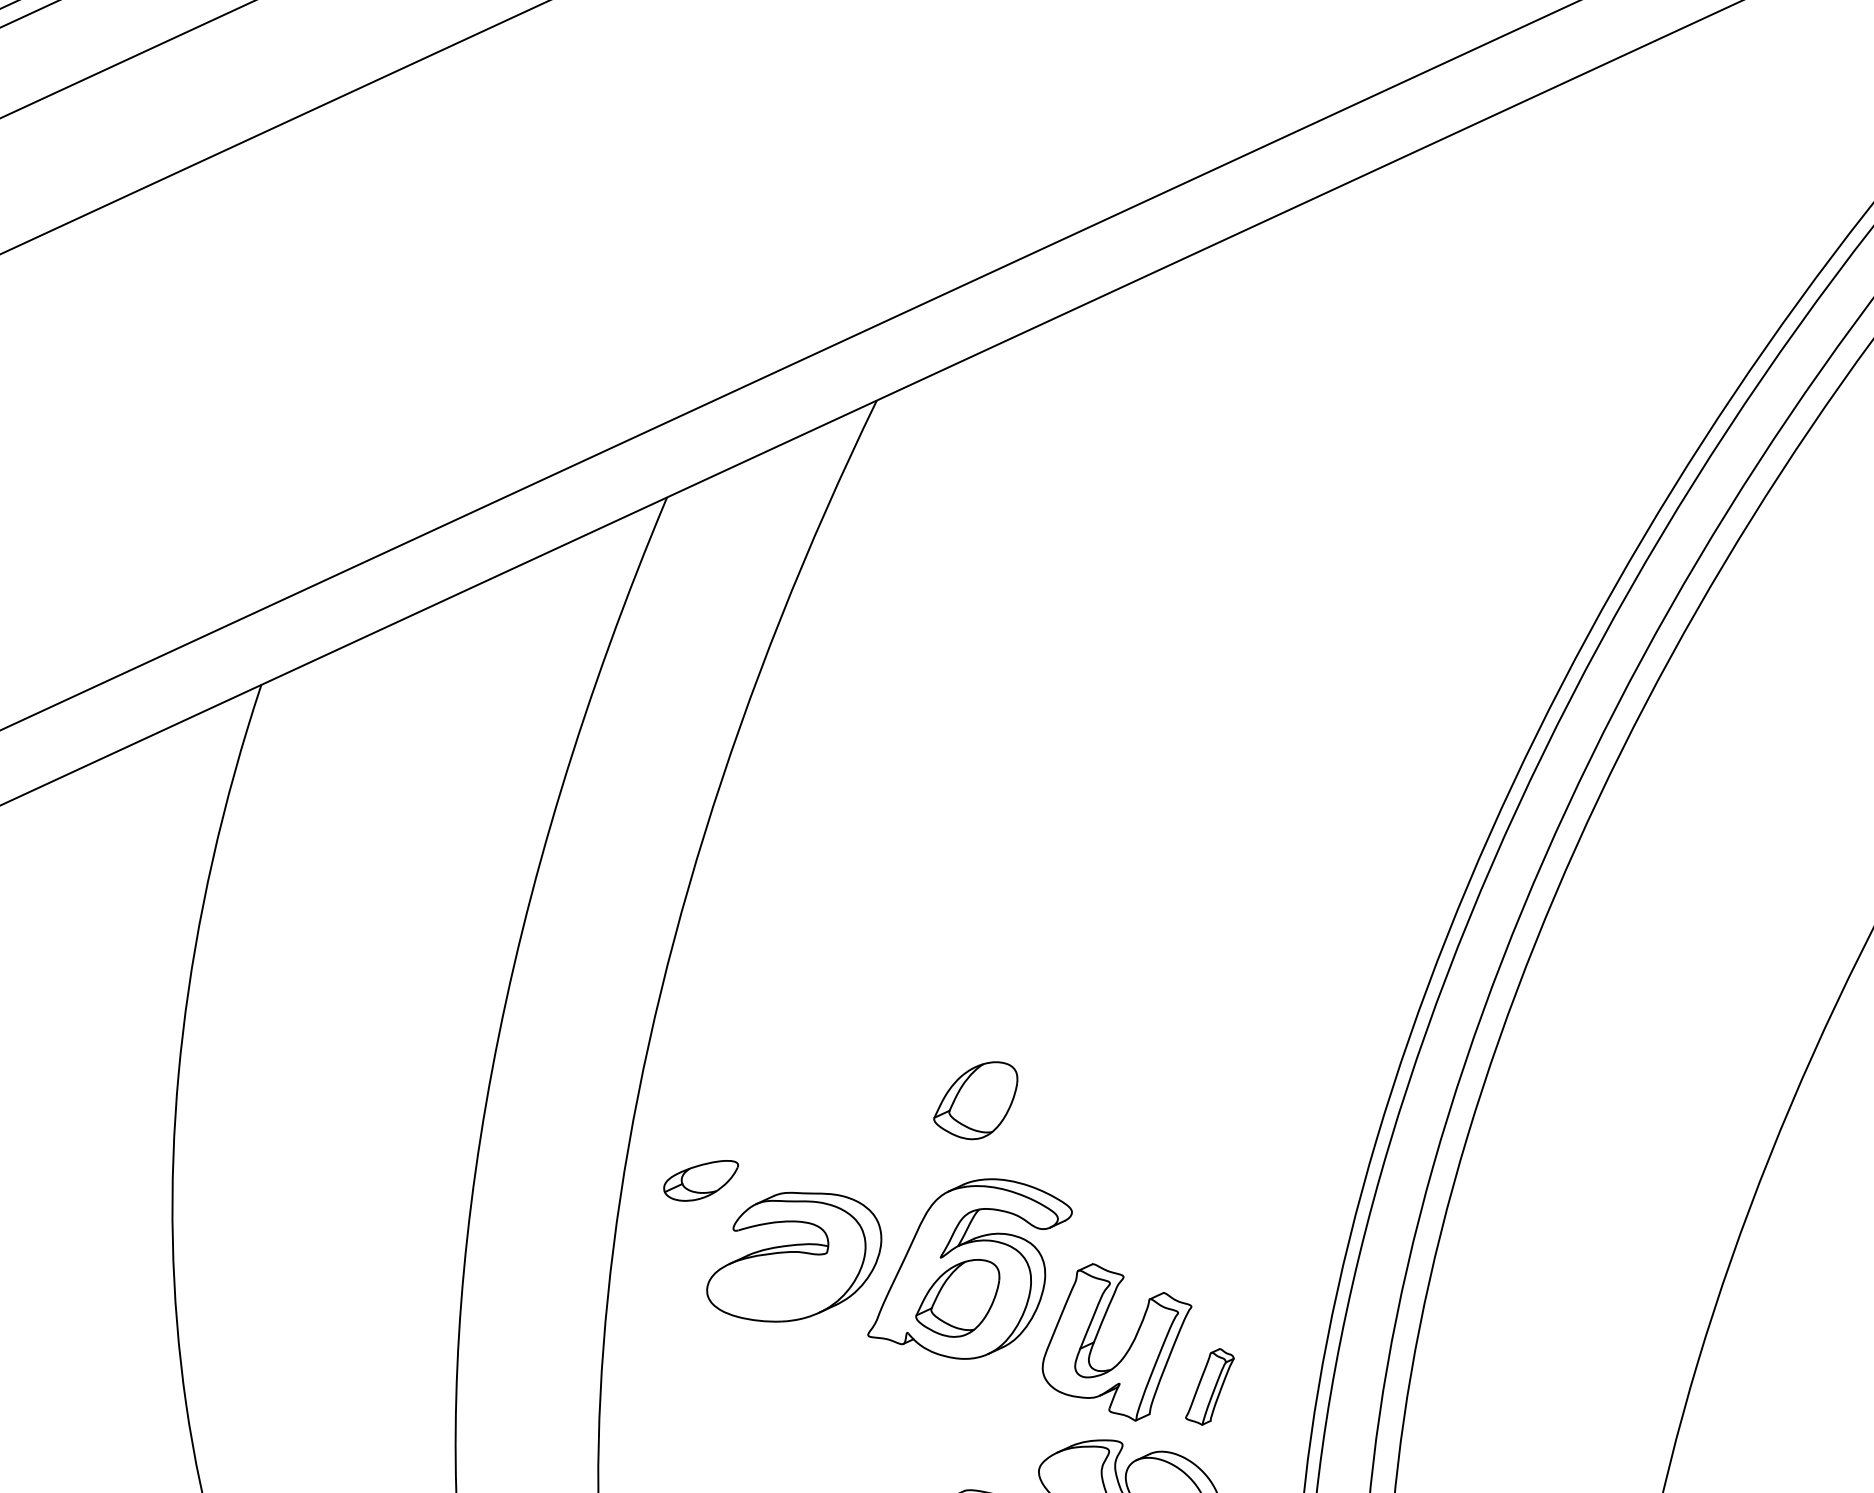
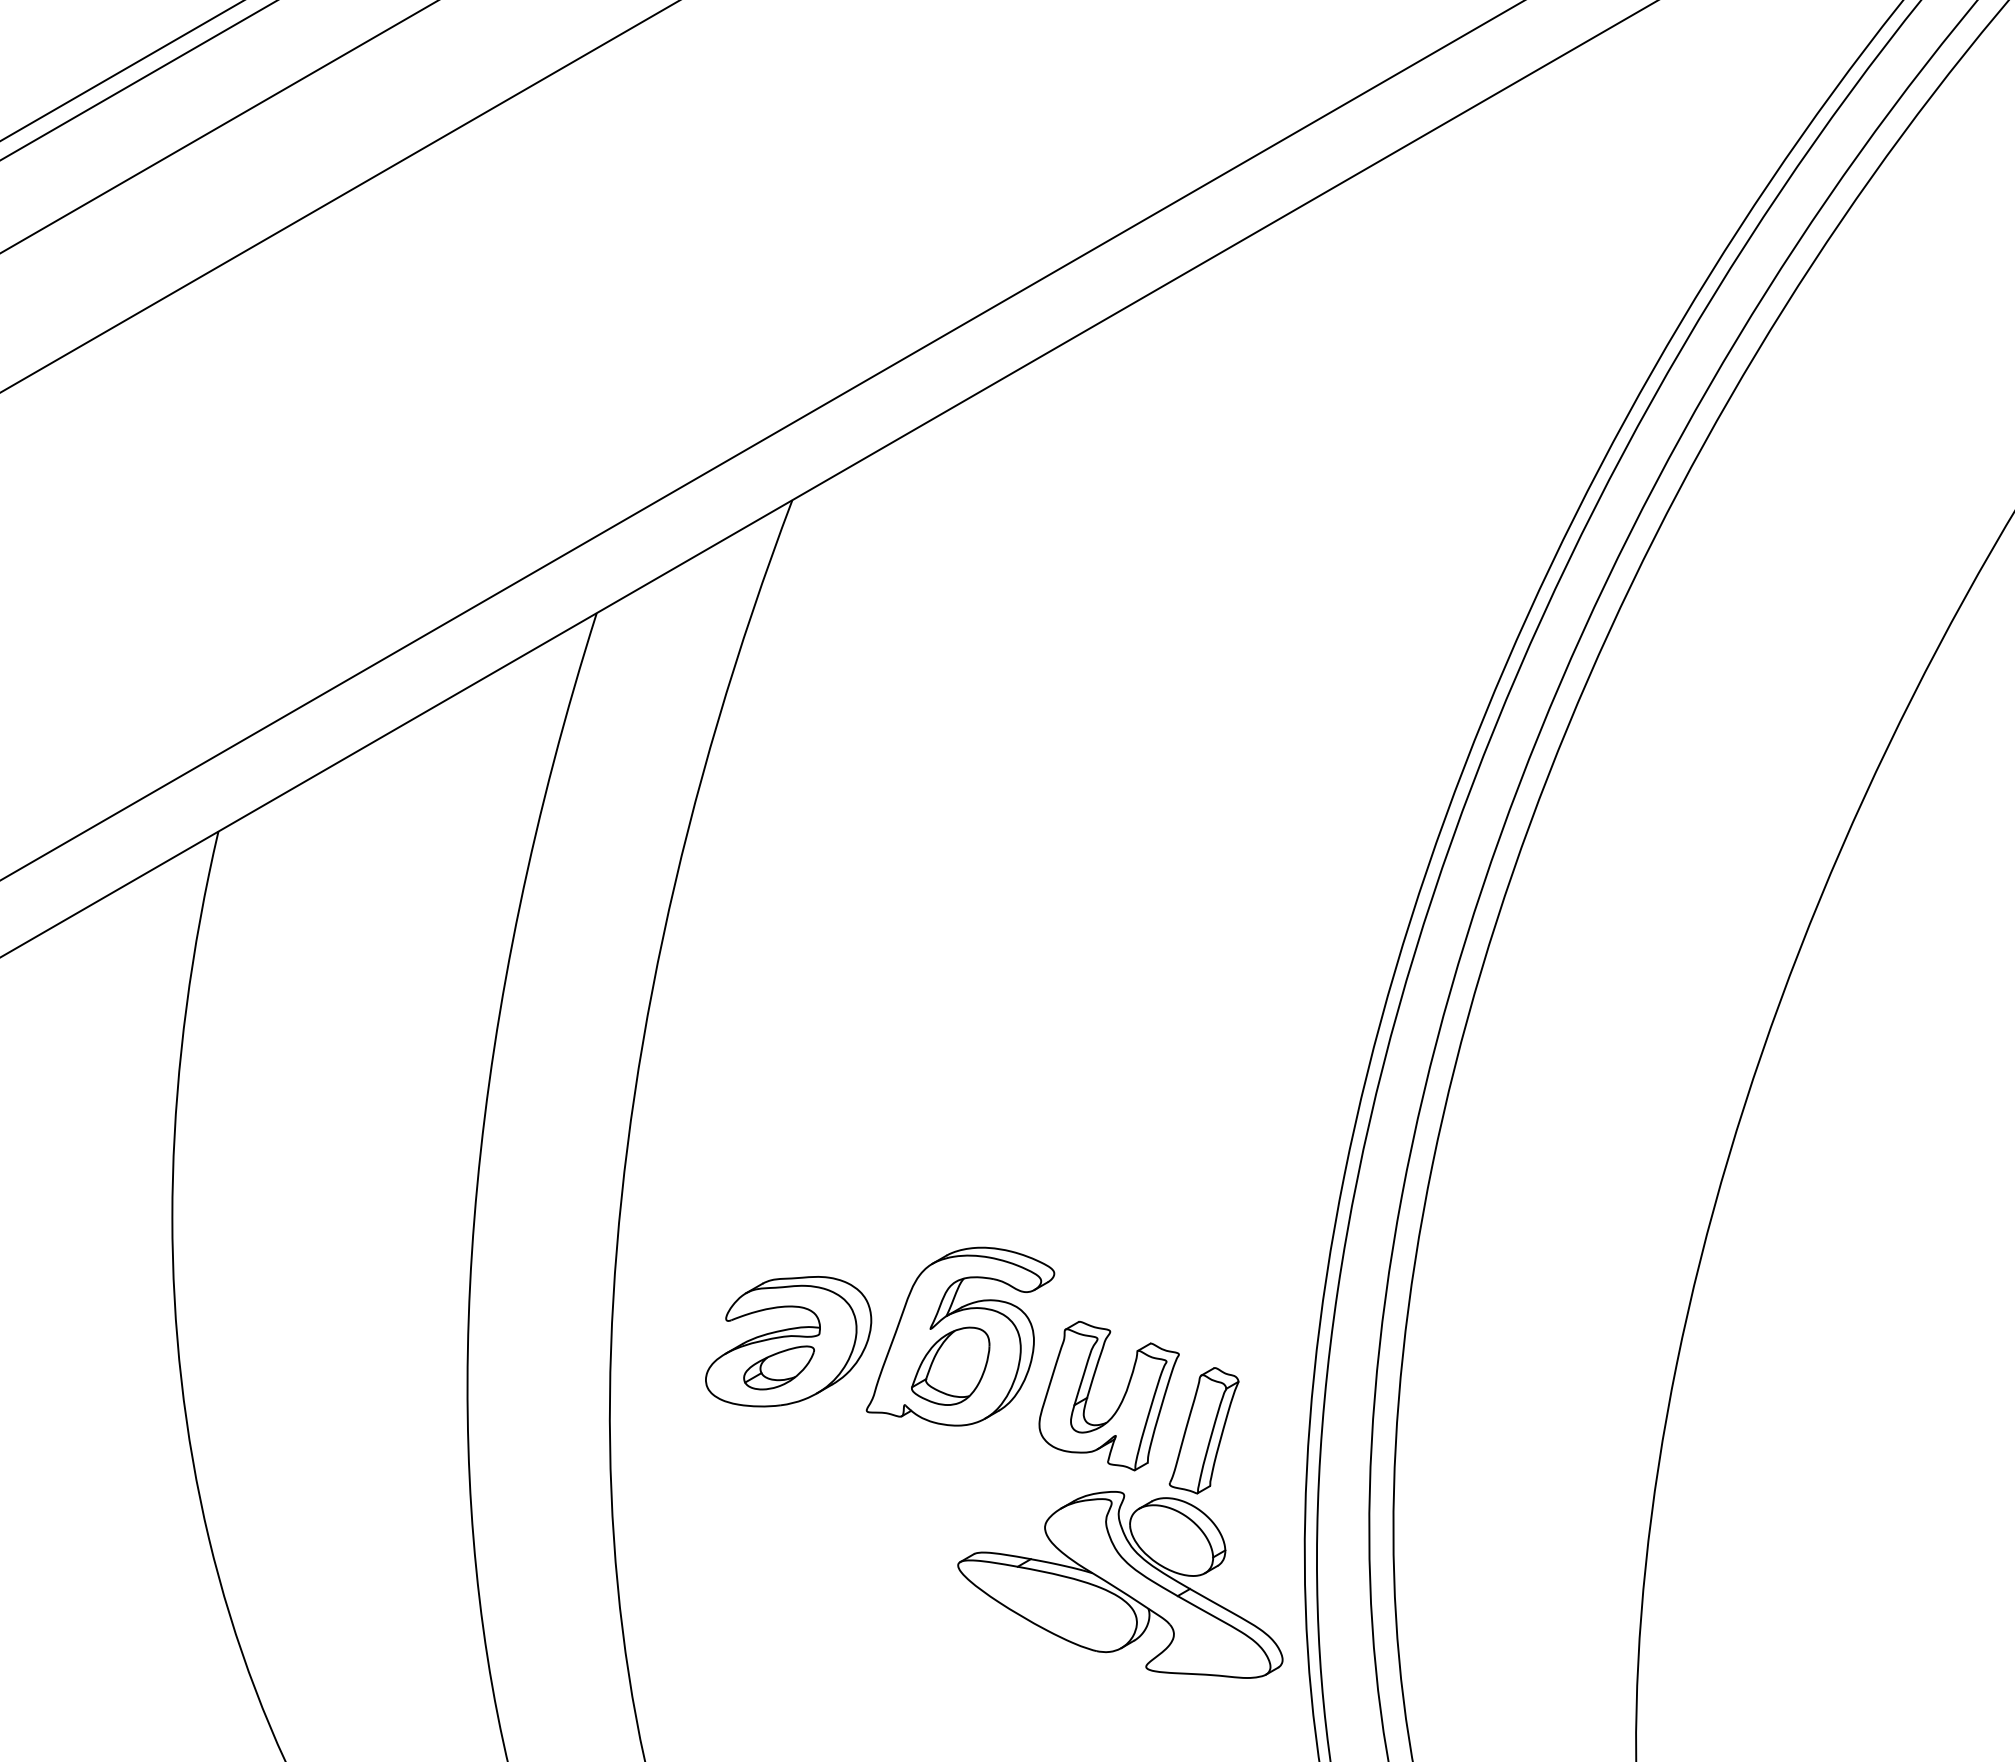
part: (975, 1099) -> (950, 1171), removed
part: (700, 1179) -> (778, 1367), moved
part: (1209, 1386) -> (1203, 1430), size x1.67

